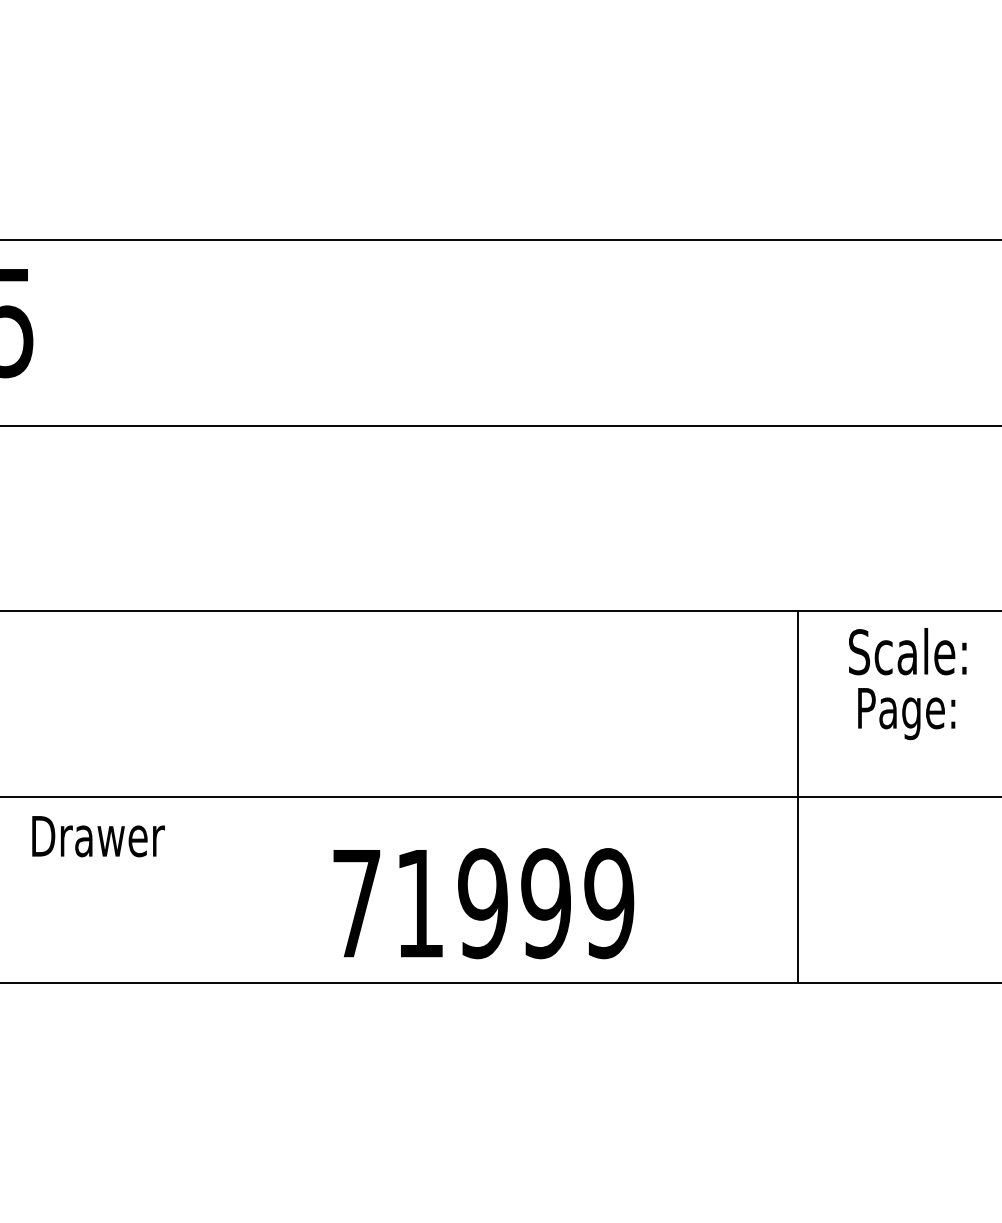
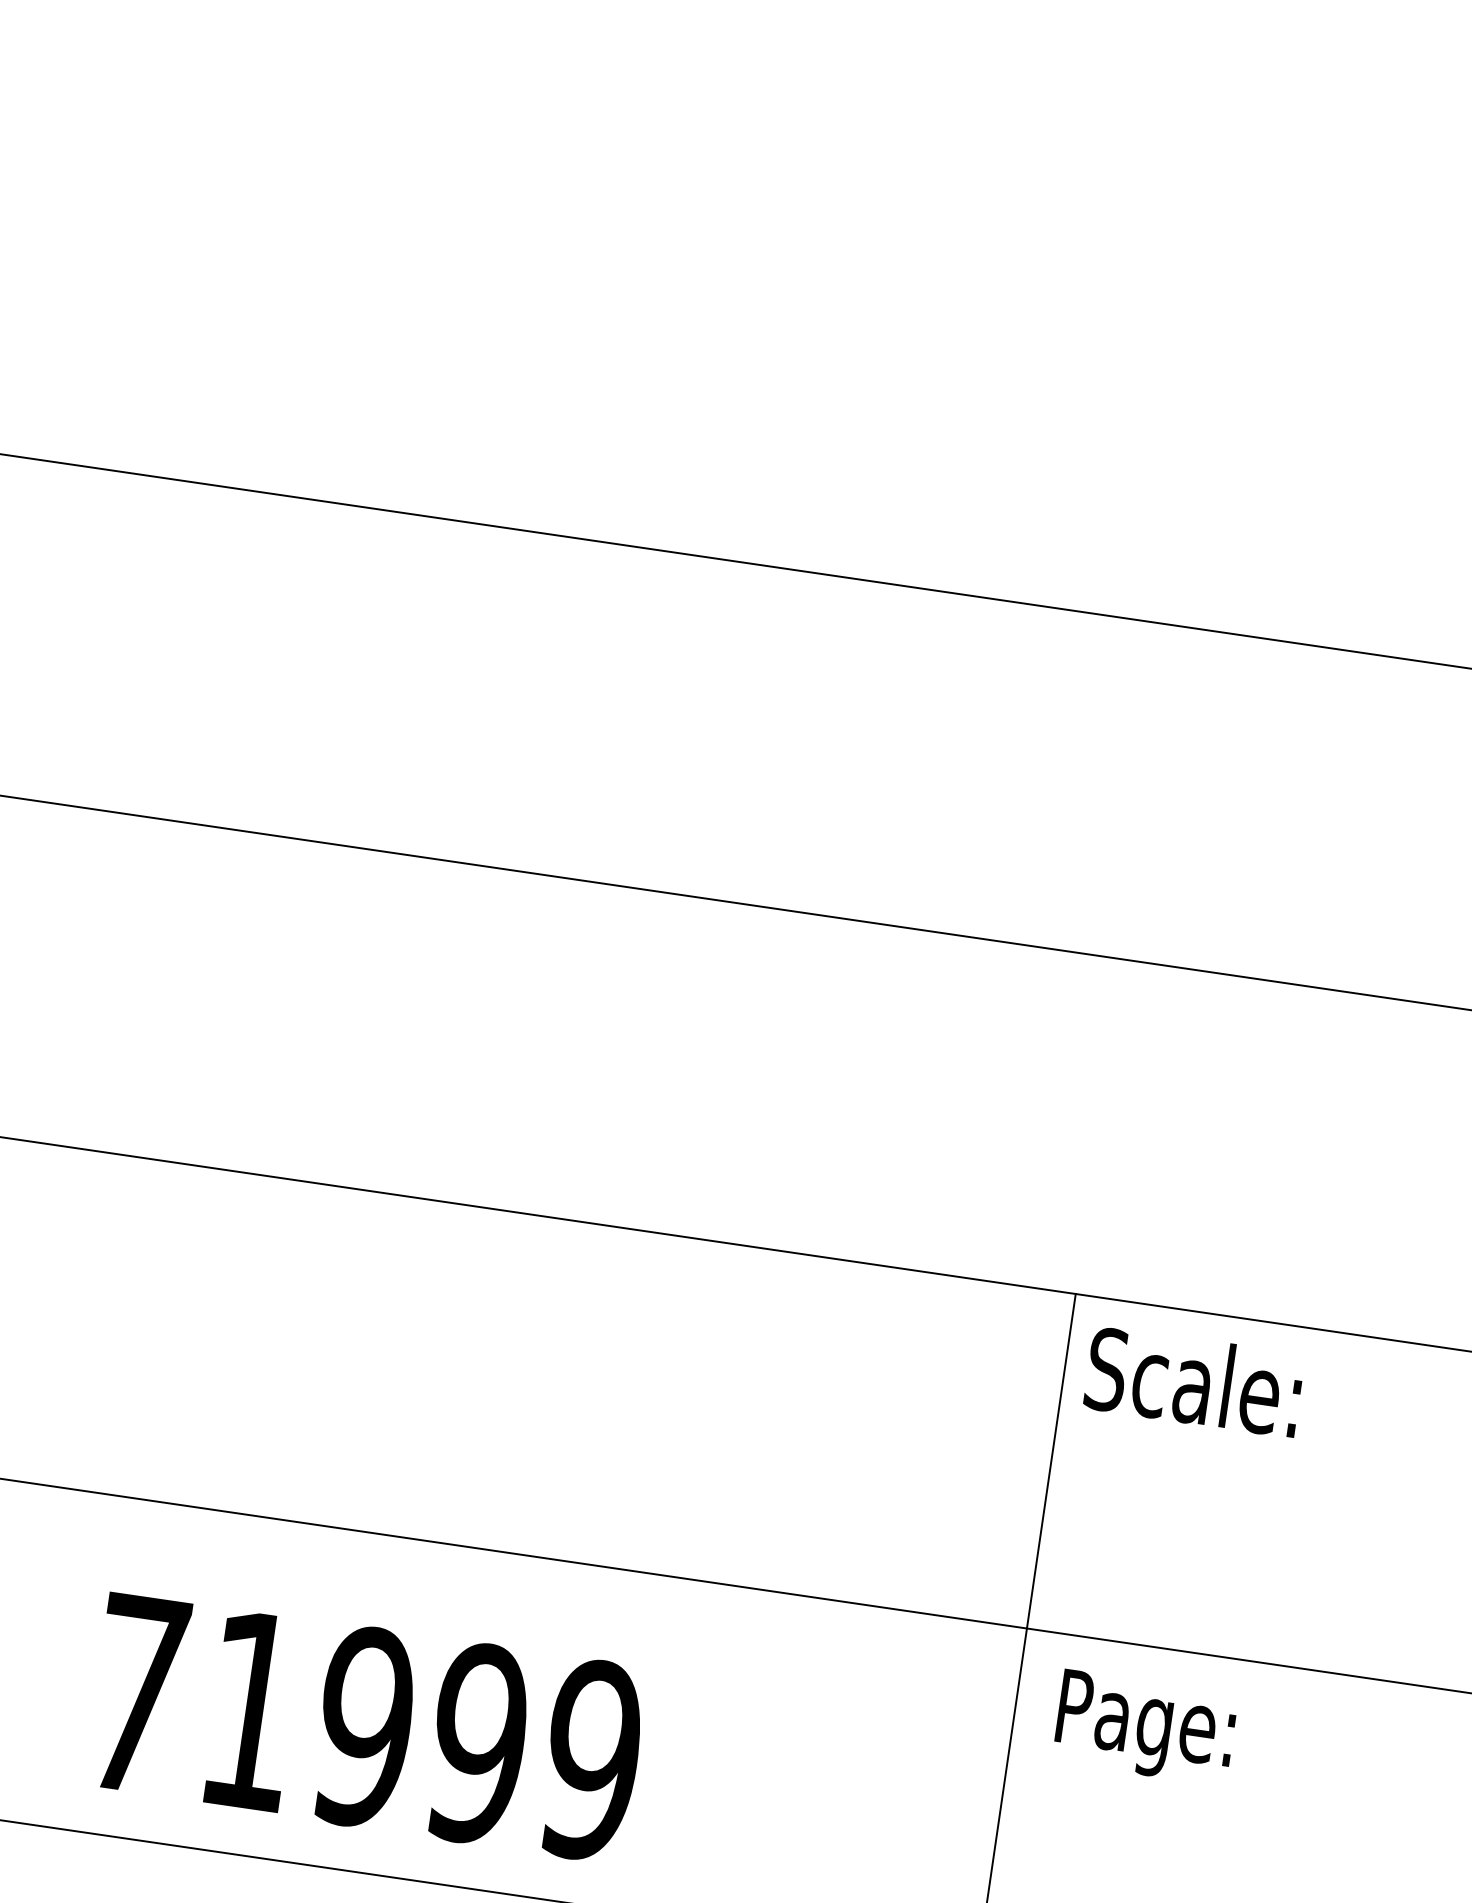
text: (907, 651) -> (1193, 1381), moved
text: (906, 714) -> (1144, 1728), moved
text: (483, 903) -> (365, 1727), moved

